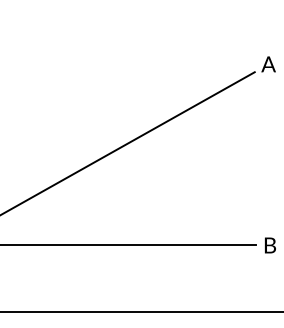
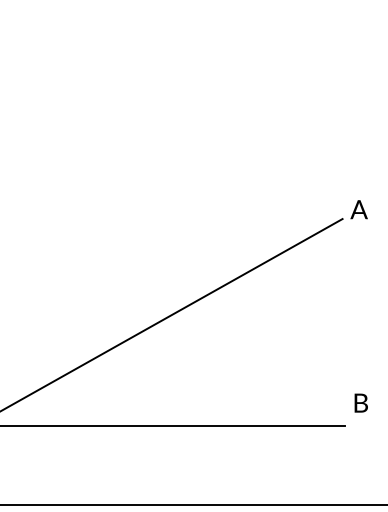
text: (269, 244) -> (360, 402), moved

